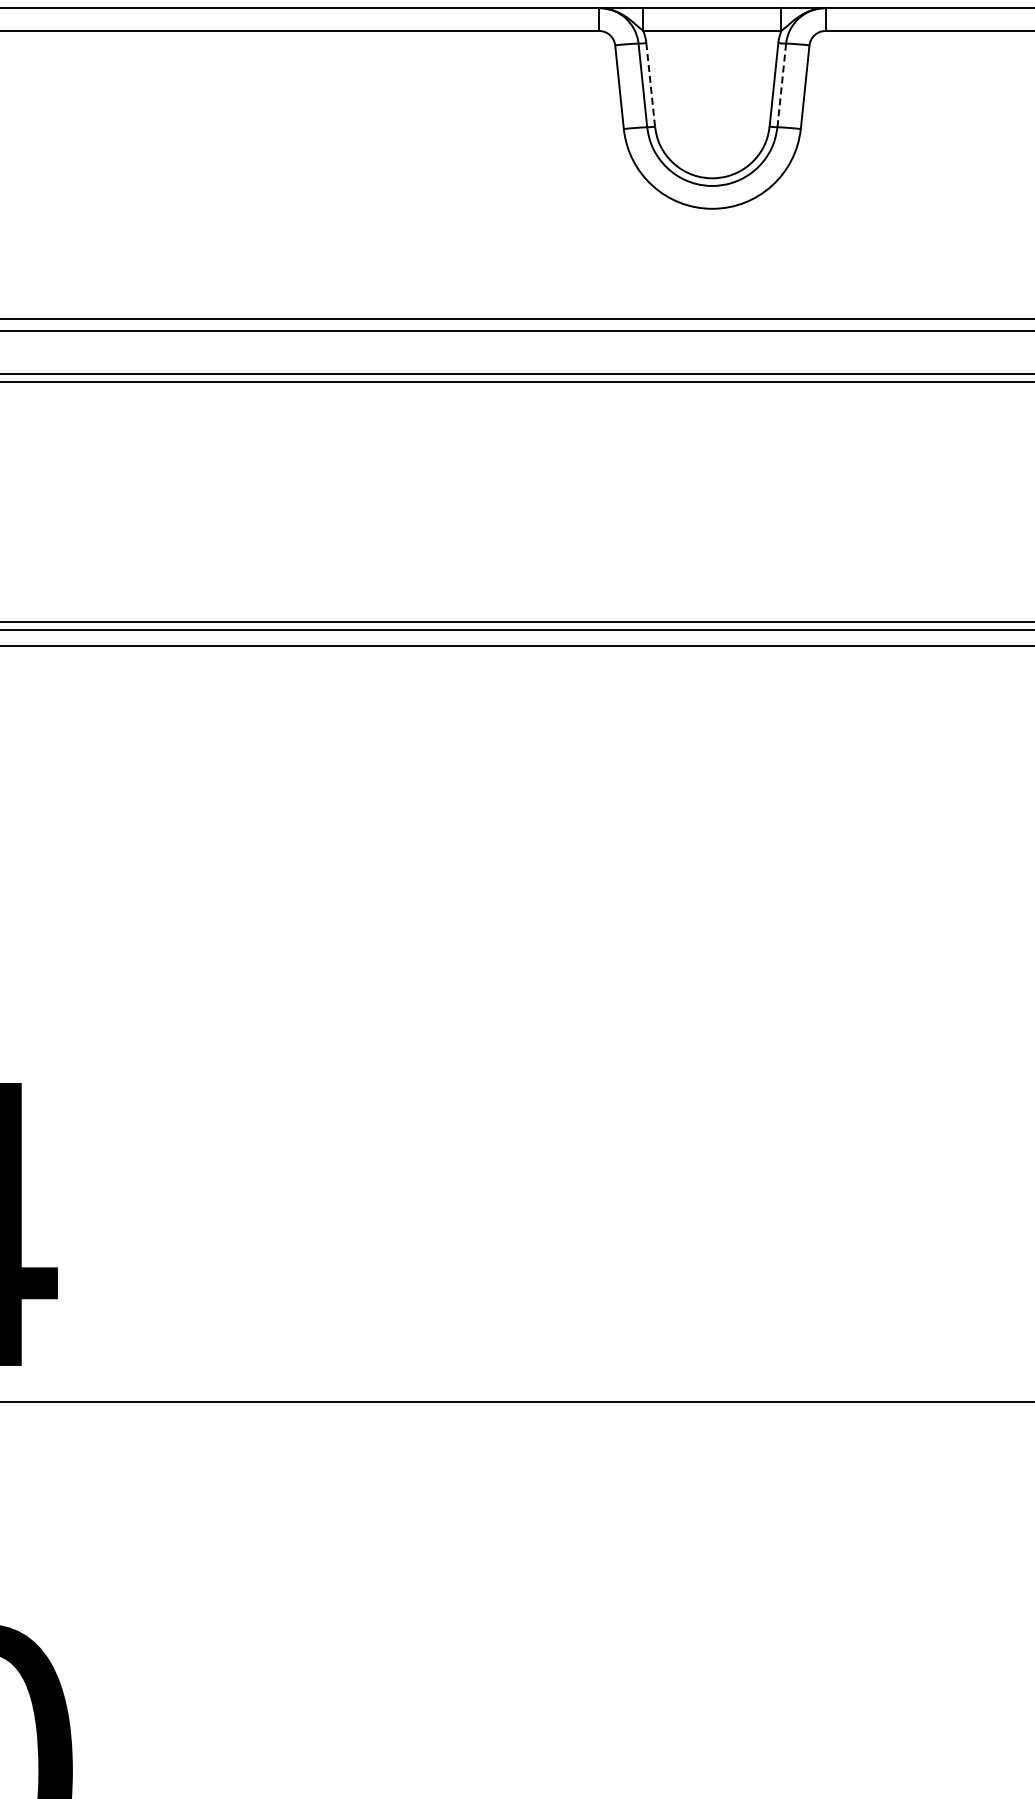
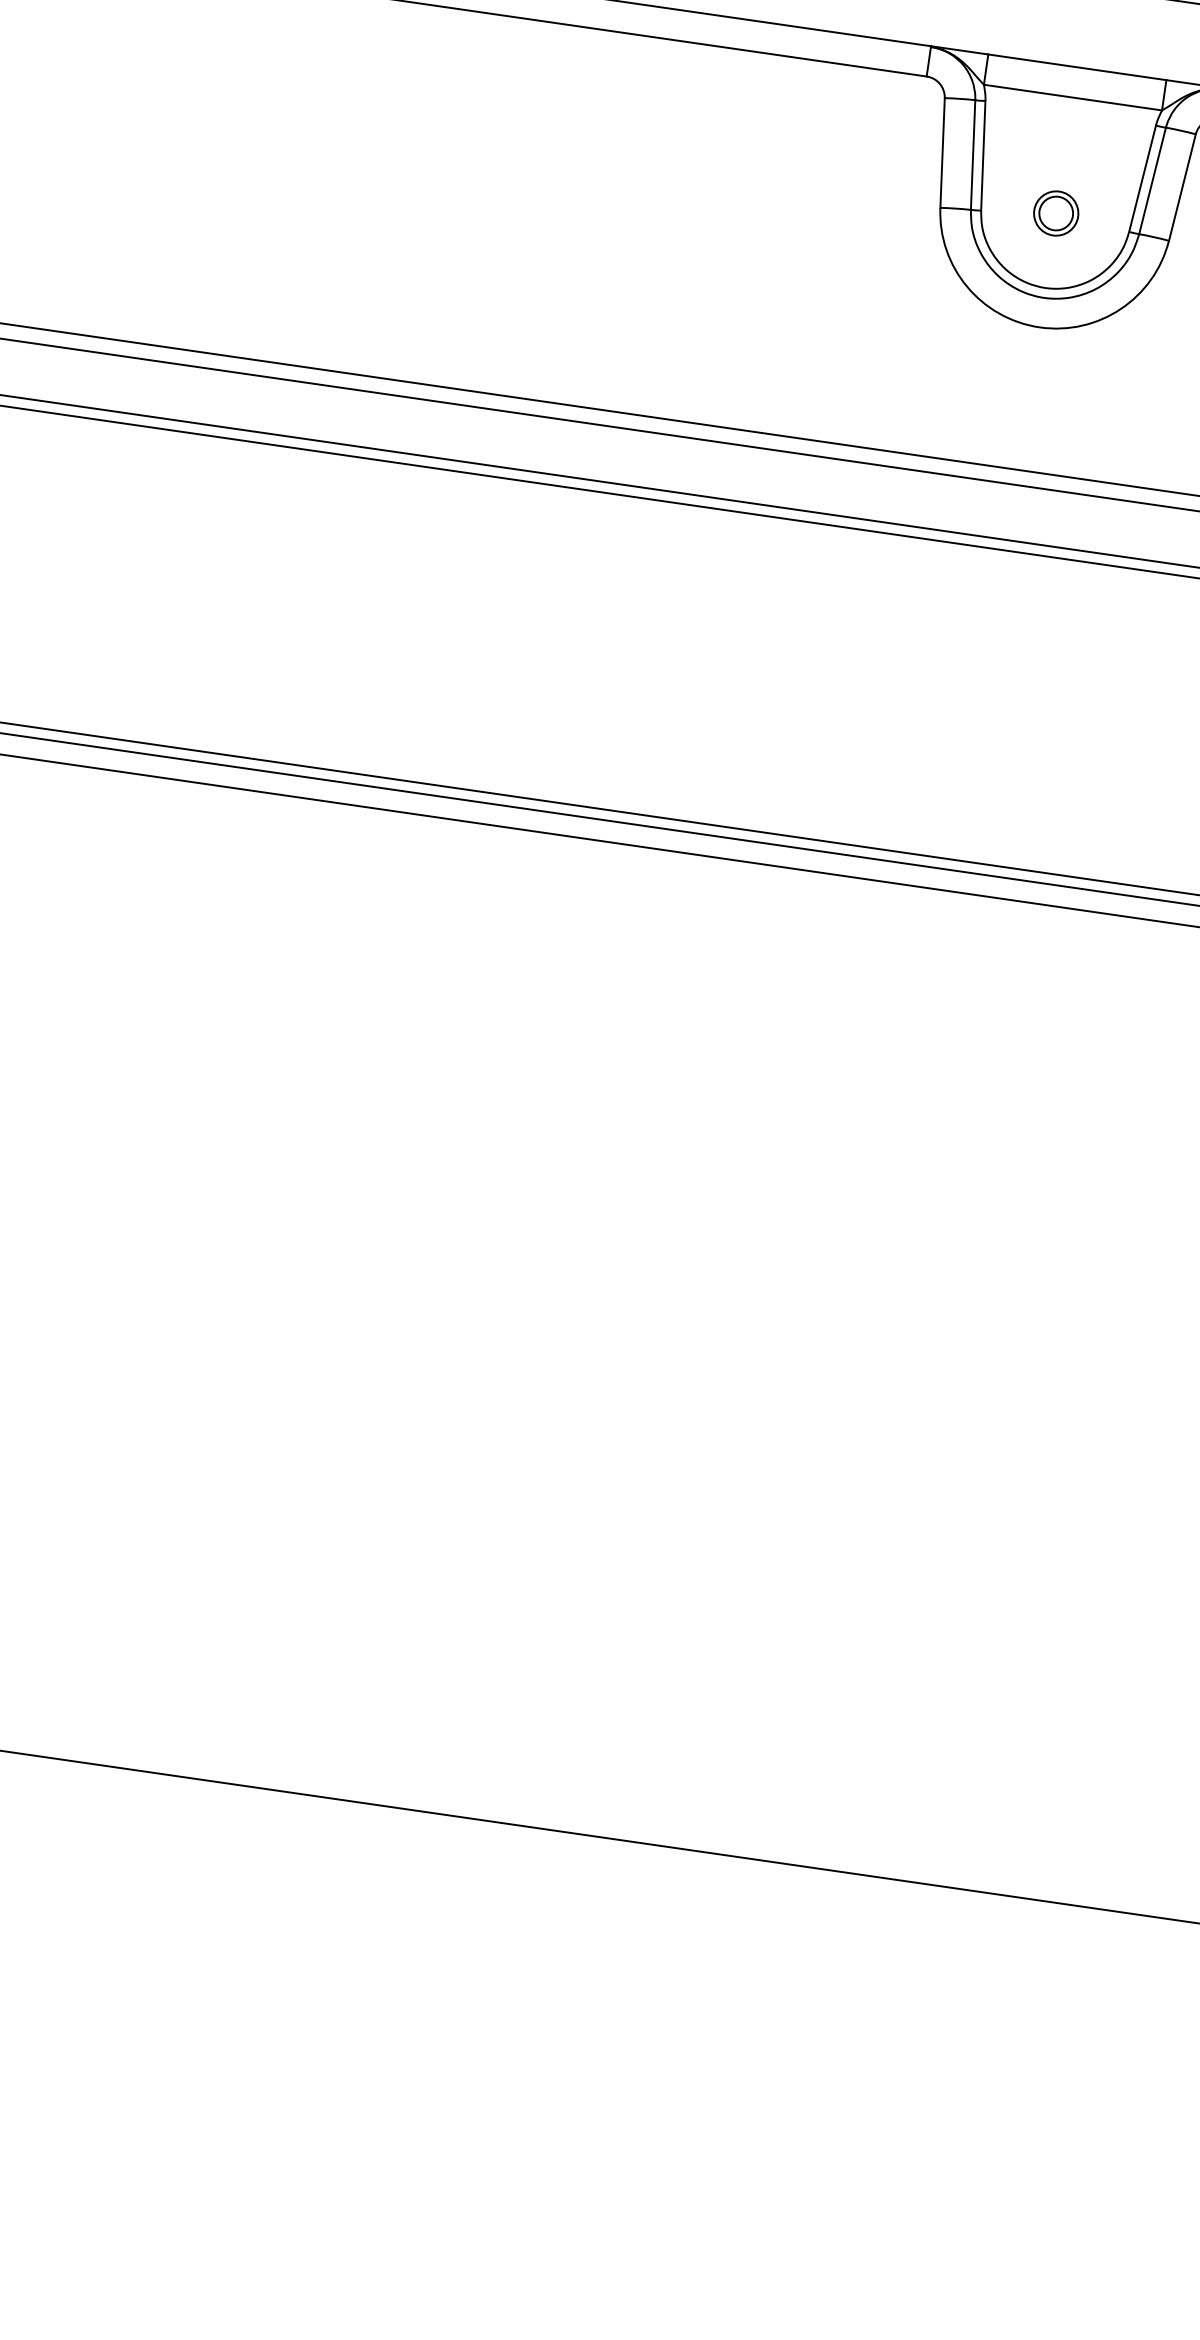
line: (650, 85) -> (982, 156), dashed -> solid
line: (781, 85) -> (1152, 180), dashed -> solid
part: (712, 120) -> (1056, 213), added

